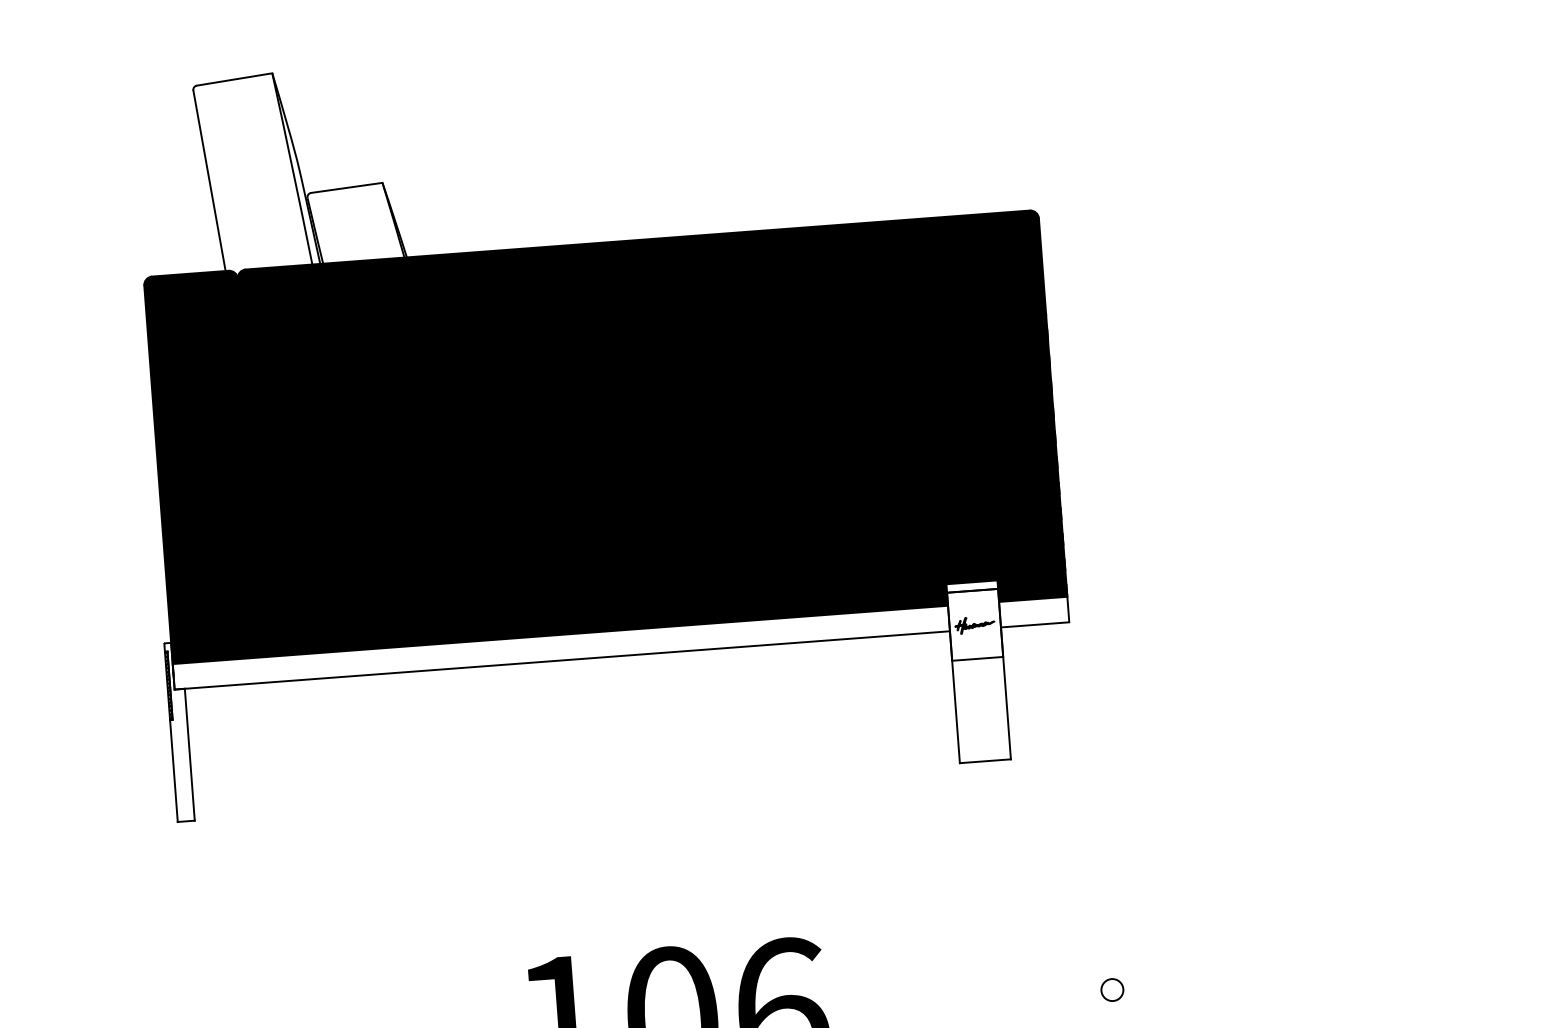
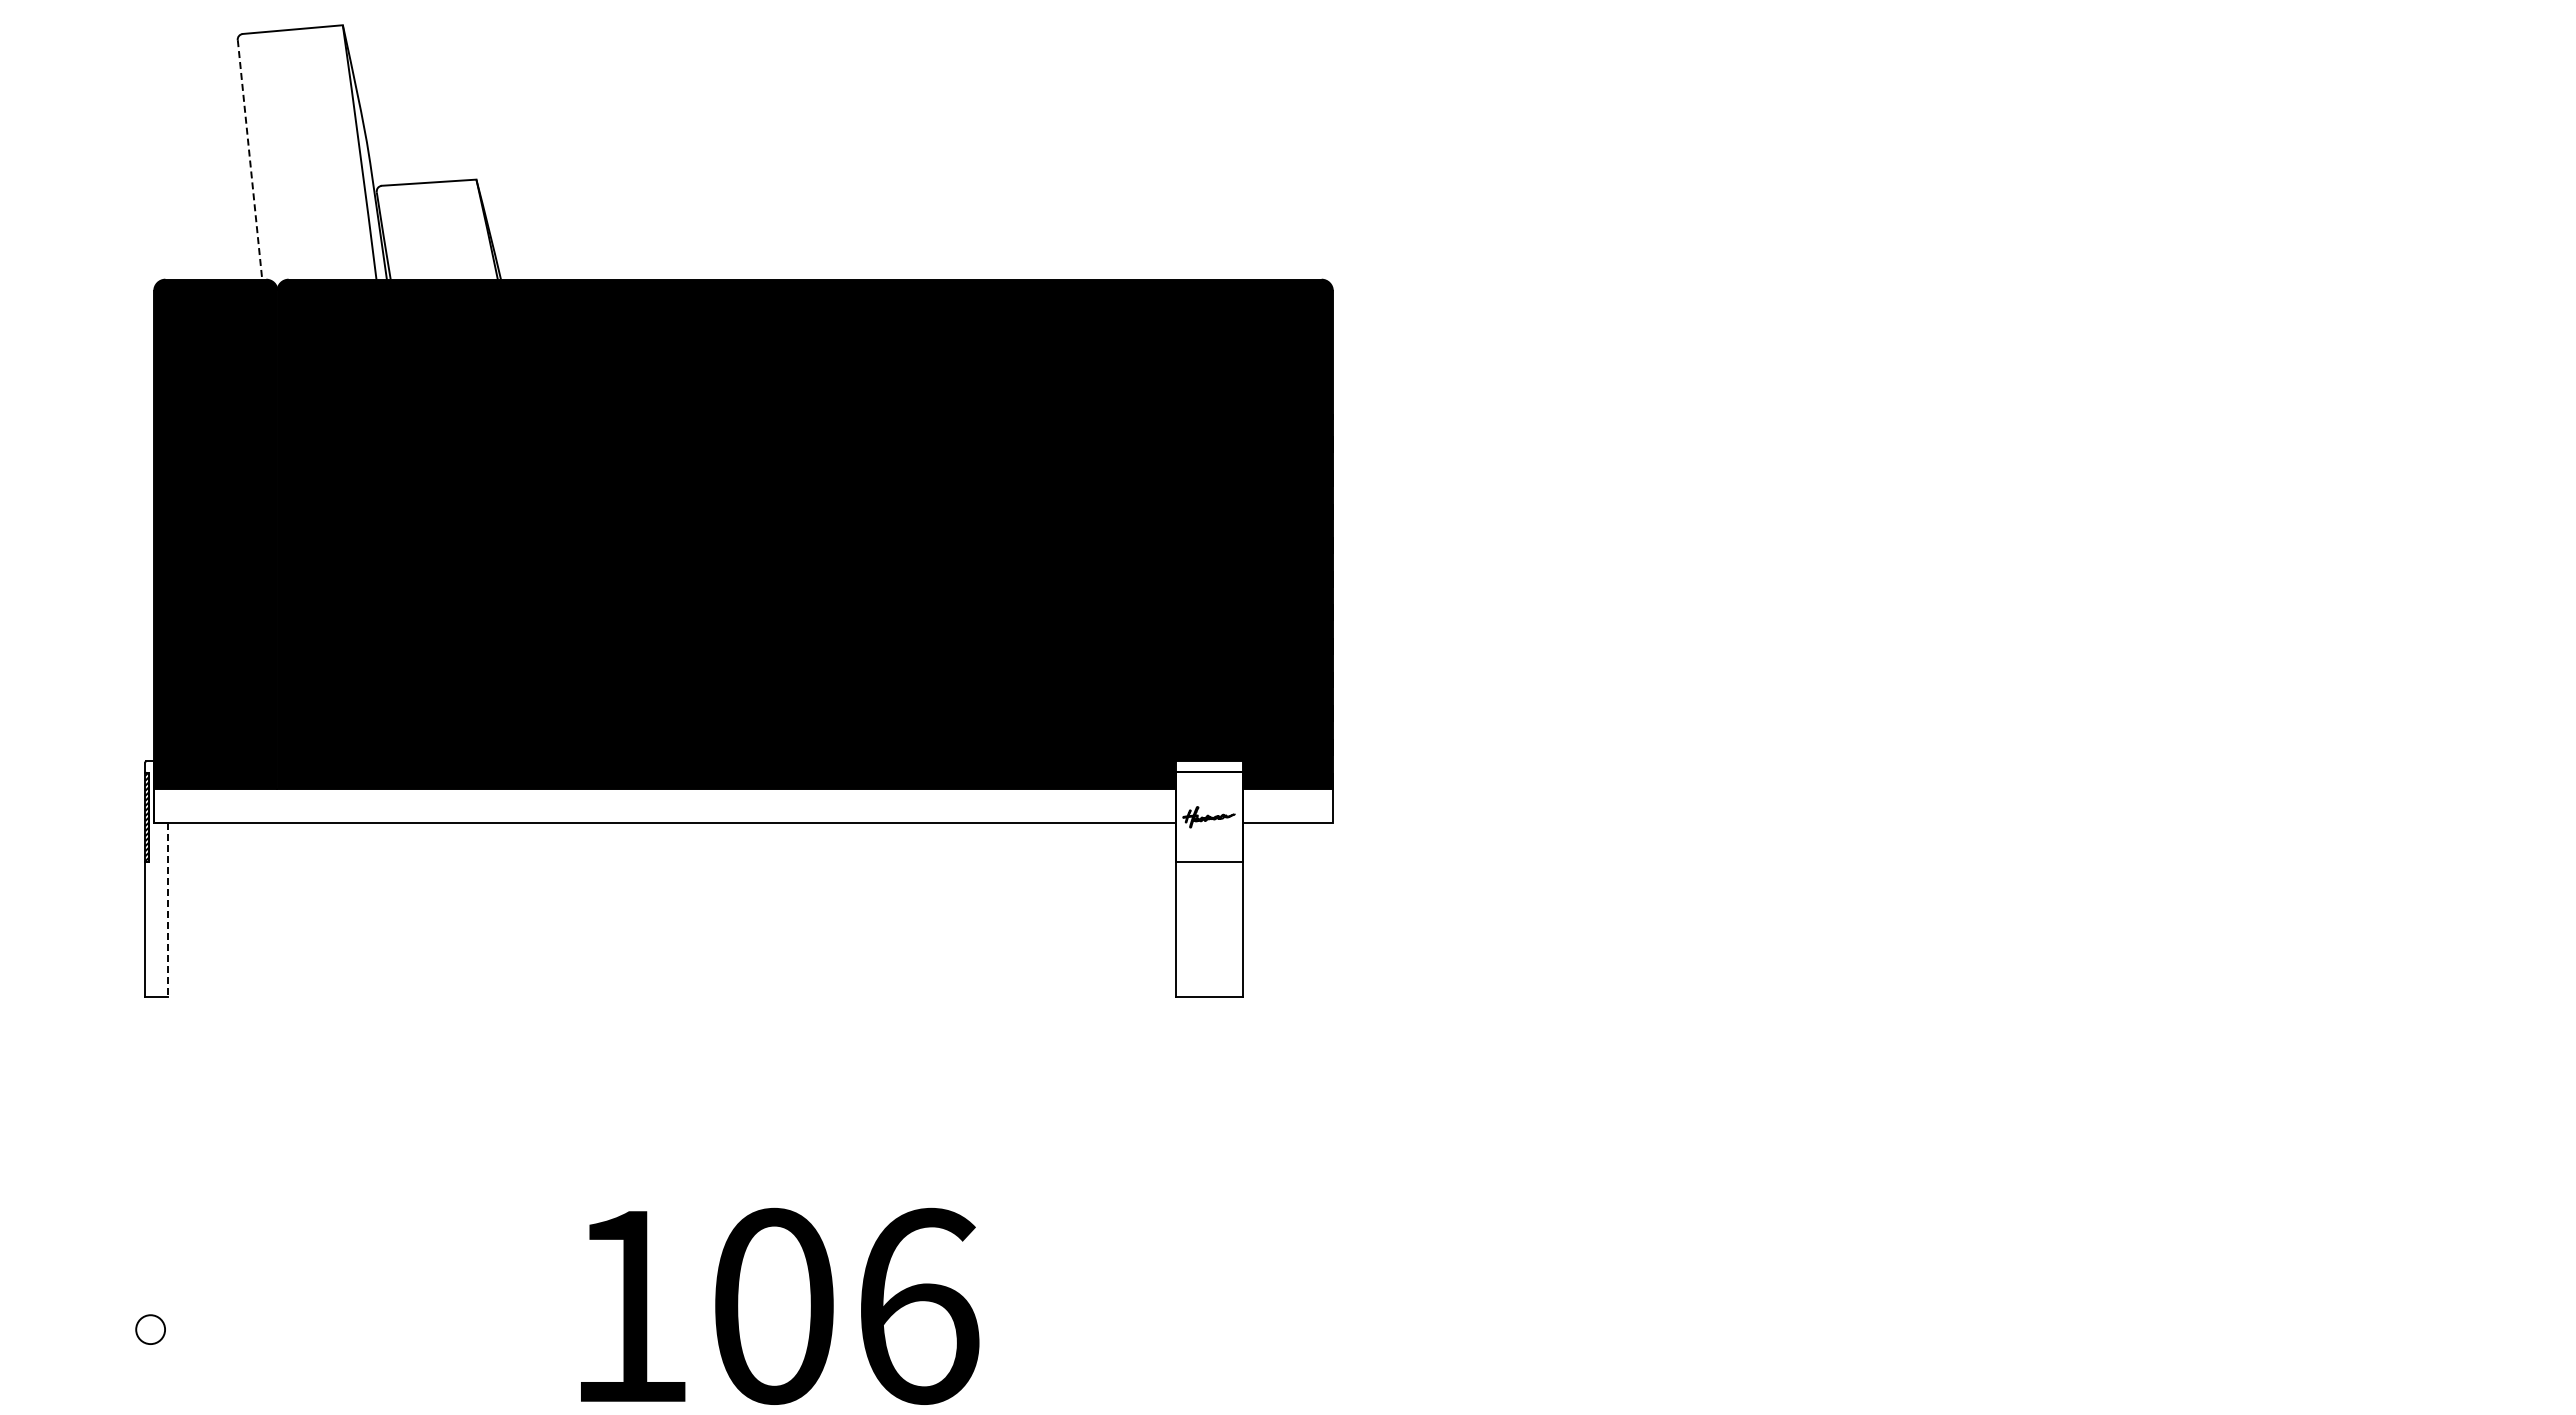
line: (209, 181) -> (250, 160), solid -> dashed
line: (189, 754) -> (167, 909), solid -> dashed
circle: (1111, 989) -> (1352, 1308), removed

